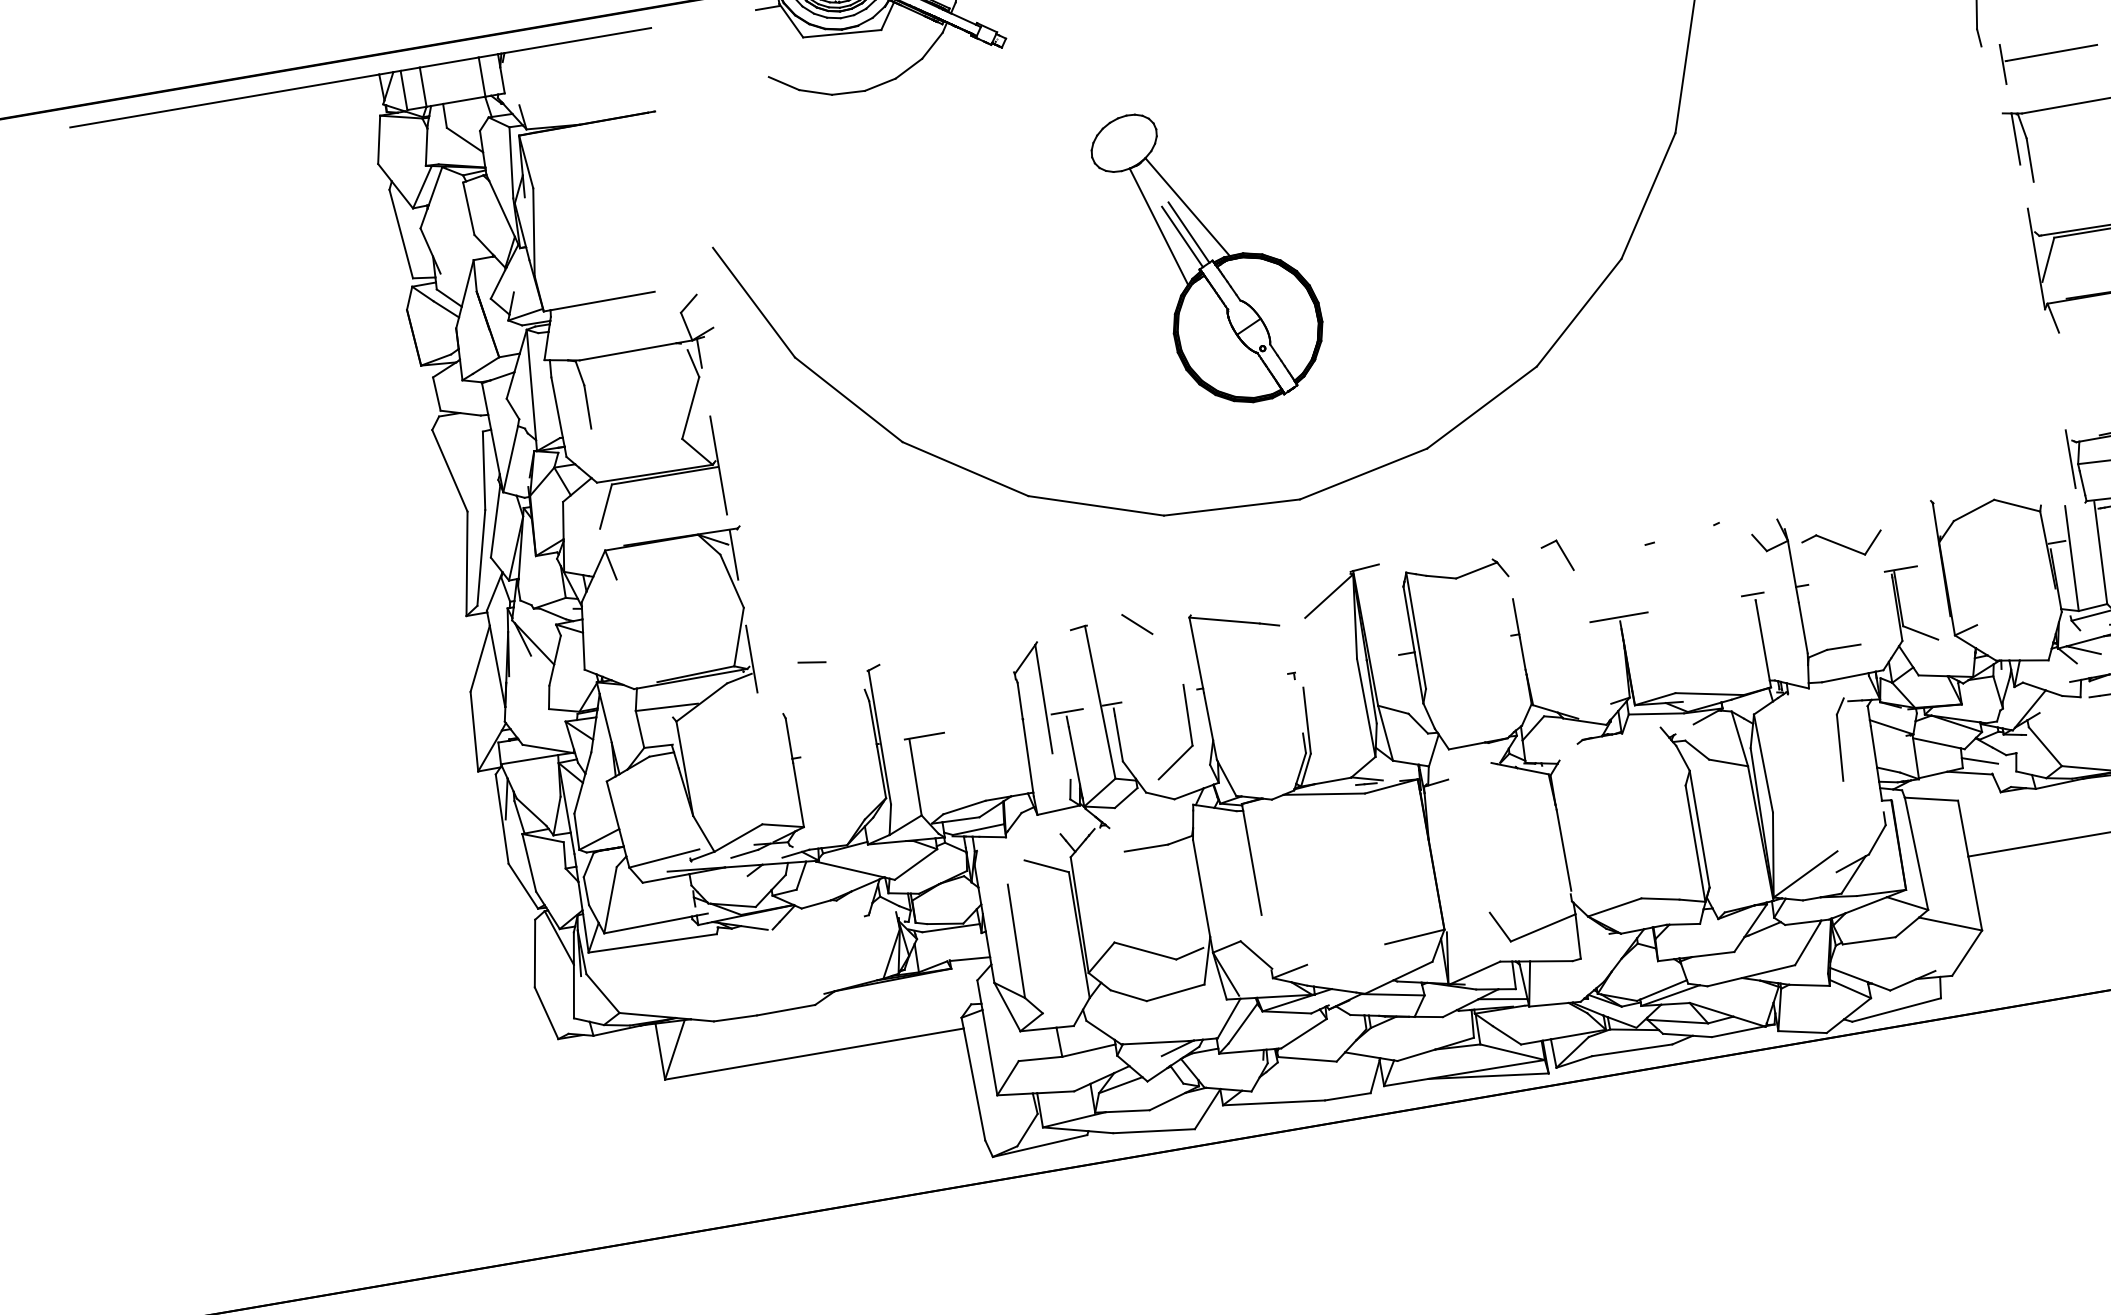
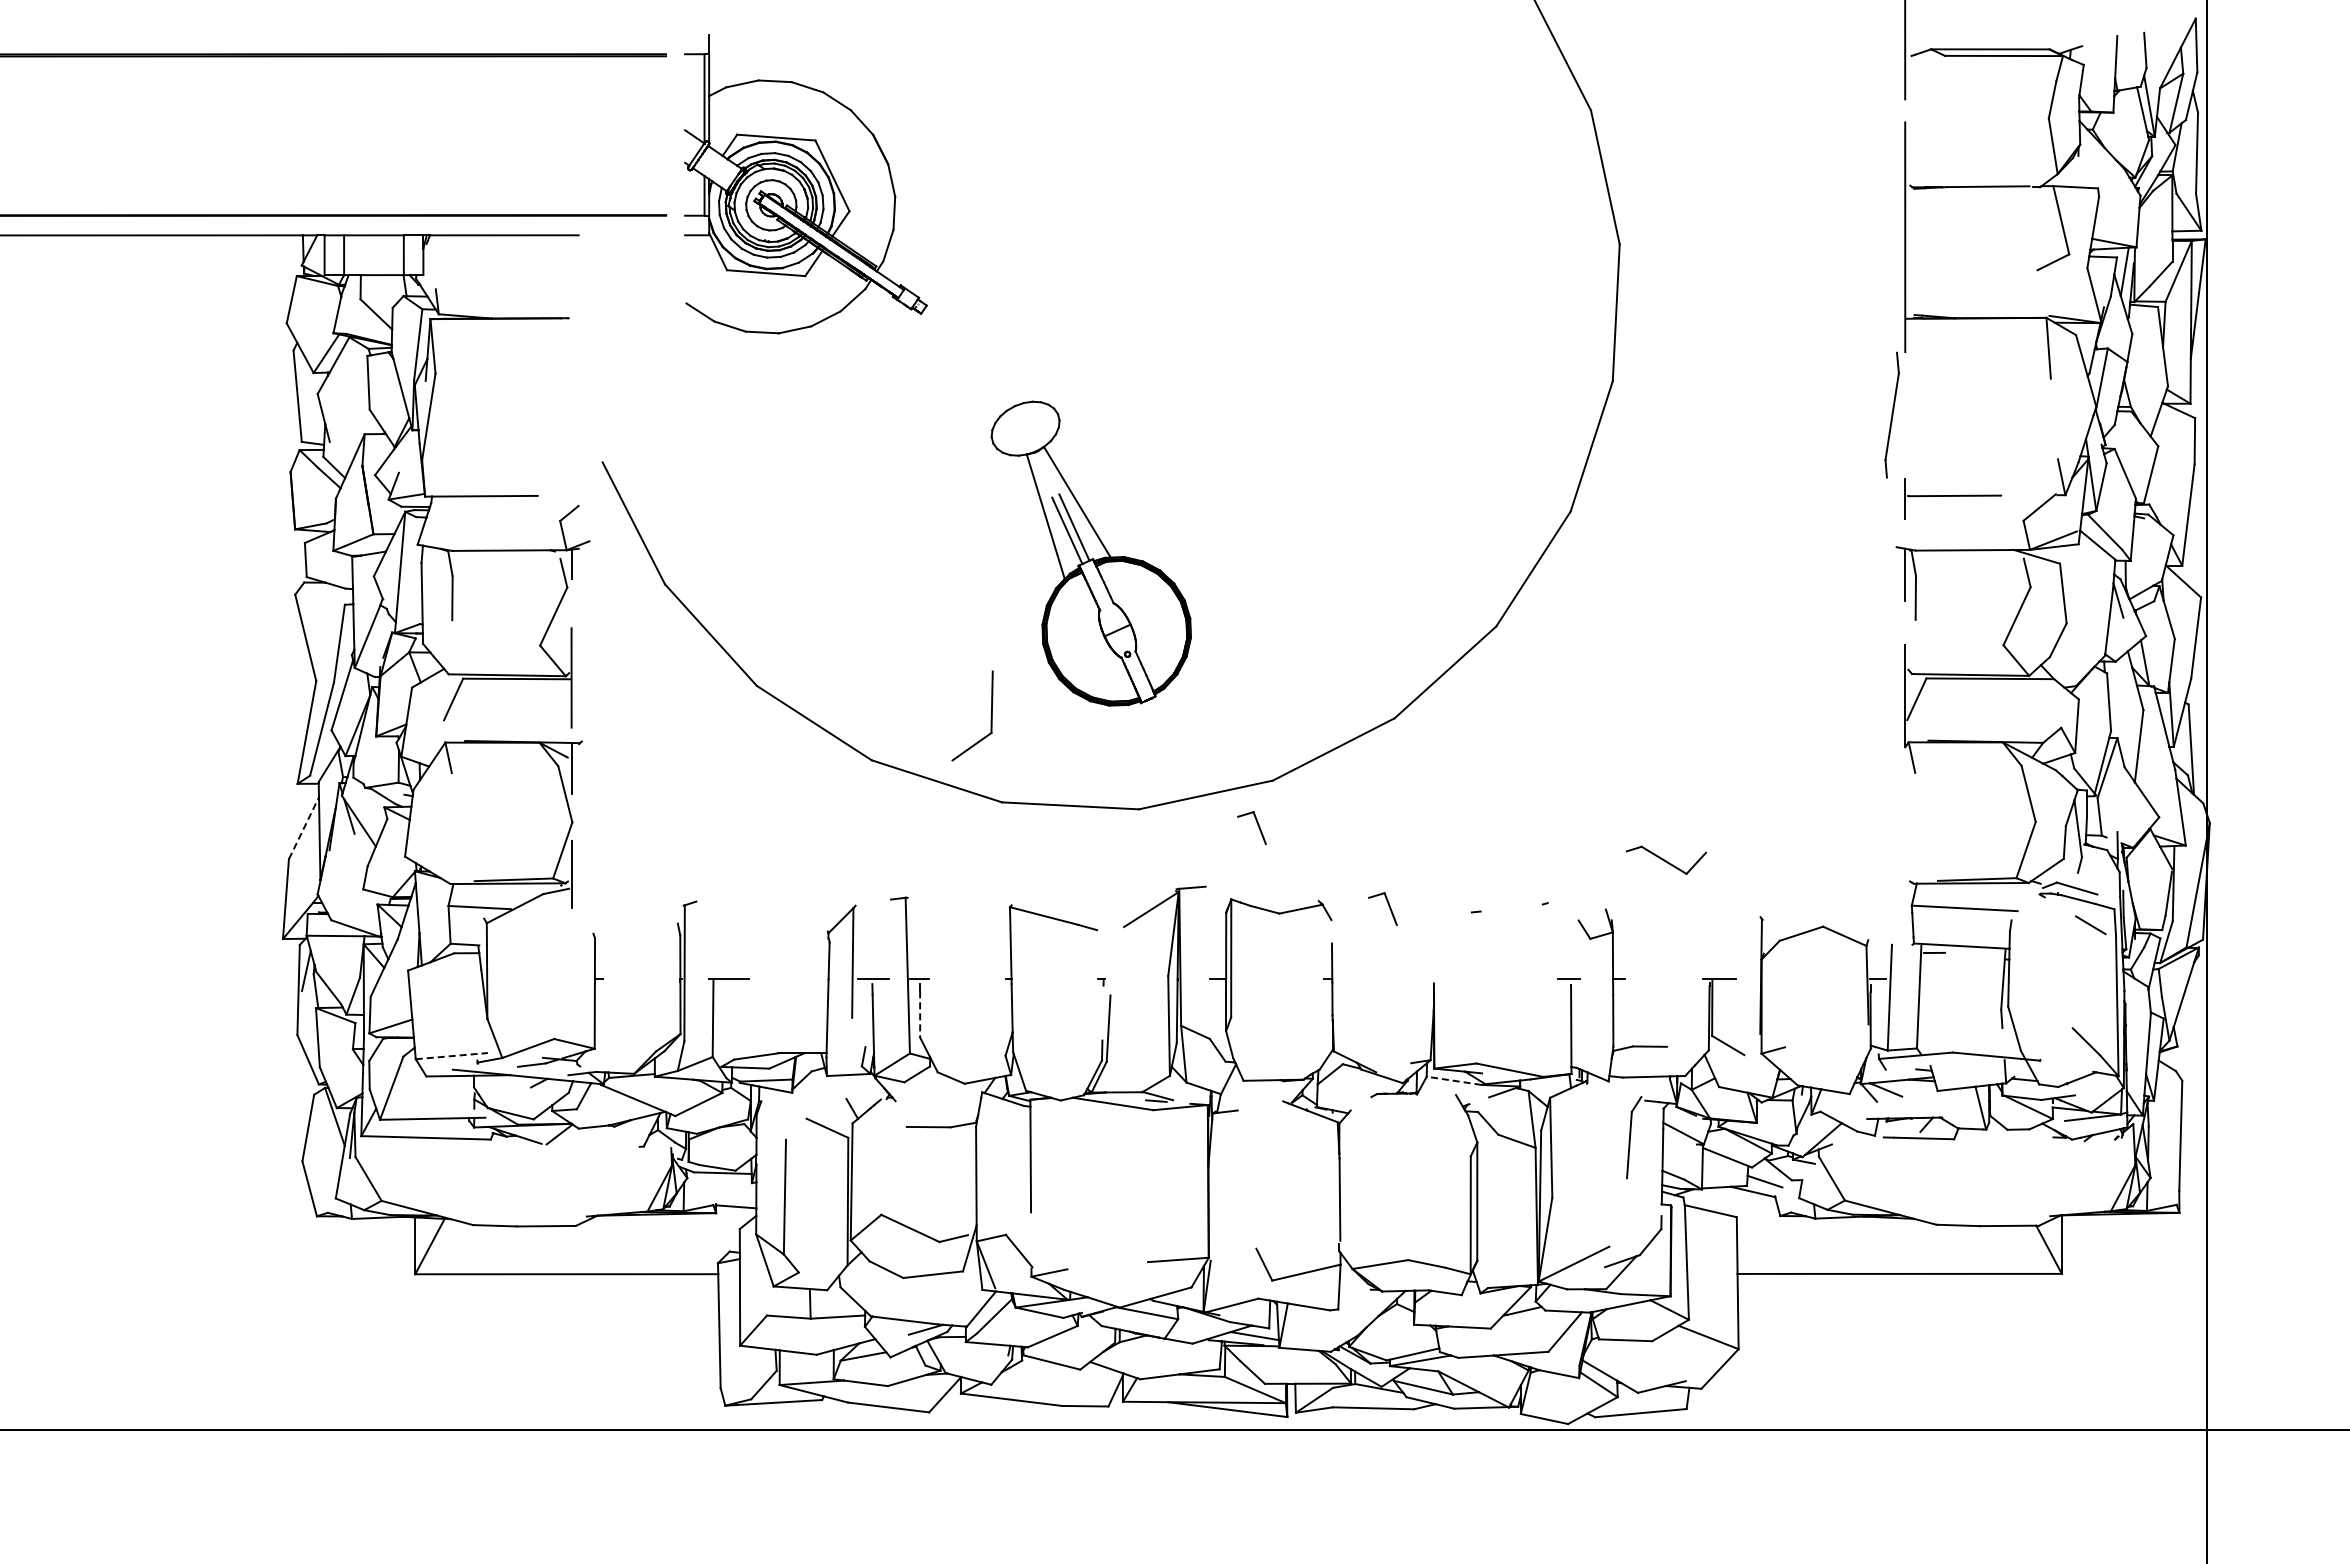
line: (2070, 459) -> (1905, 899), removed
part: (1419, 495) -> (1257, 825), added
part: (1843, 544) -> (1666, 860), moved
line: (1619, 617) -> (1433, 979), removed
line: (1137, 624) -> (957, 905), removed
line: (480, 657) -> (304, 827), solid -> dashed
line: (812, 662) -> (630, 887), removed
line: (1656, 713) -> (1454, 1080), solid -> dashed
part: (1188, 729) -> (990, 716), moved
line: (1119, 739) -> (920, 1015), solid -> dashed
line: (665, 858) -> (452, 1056), solid -> dashed

